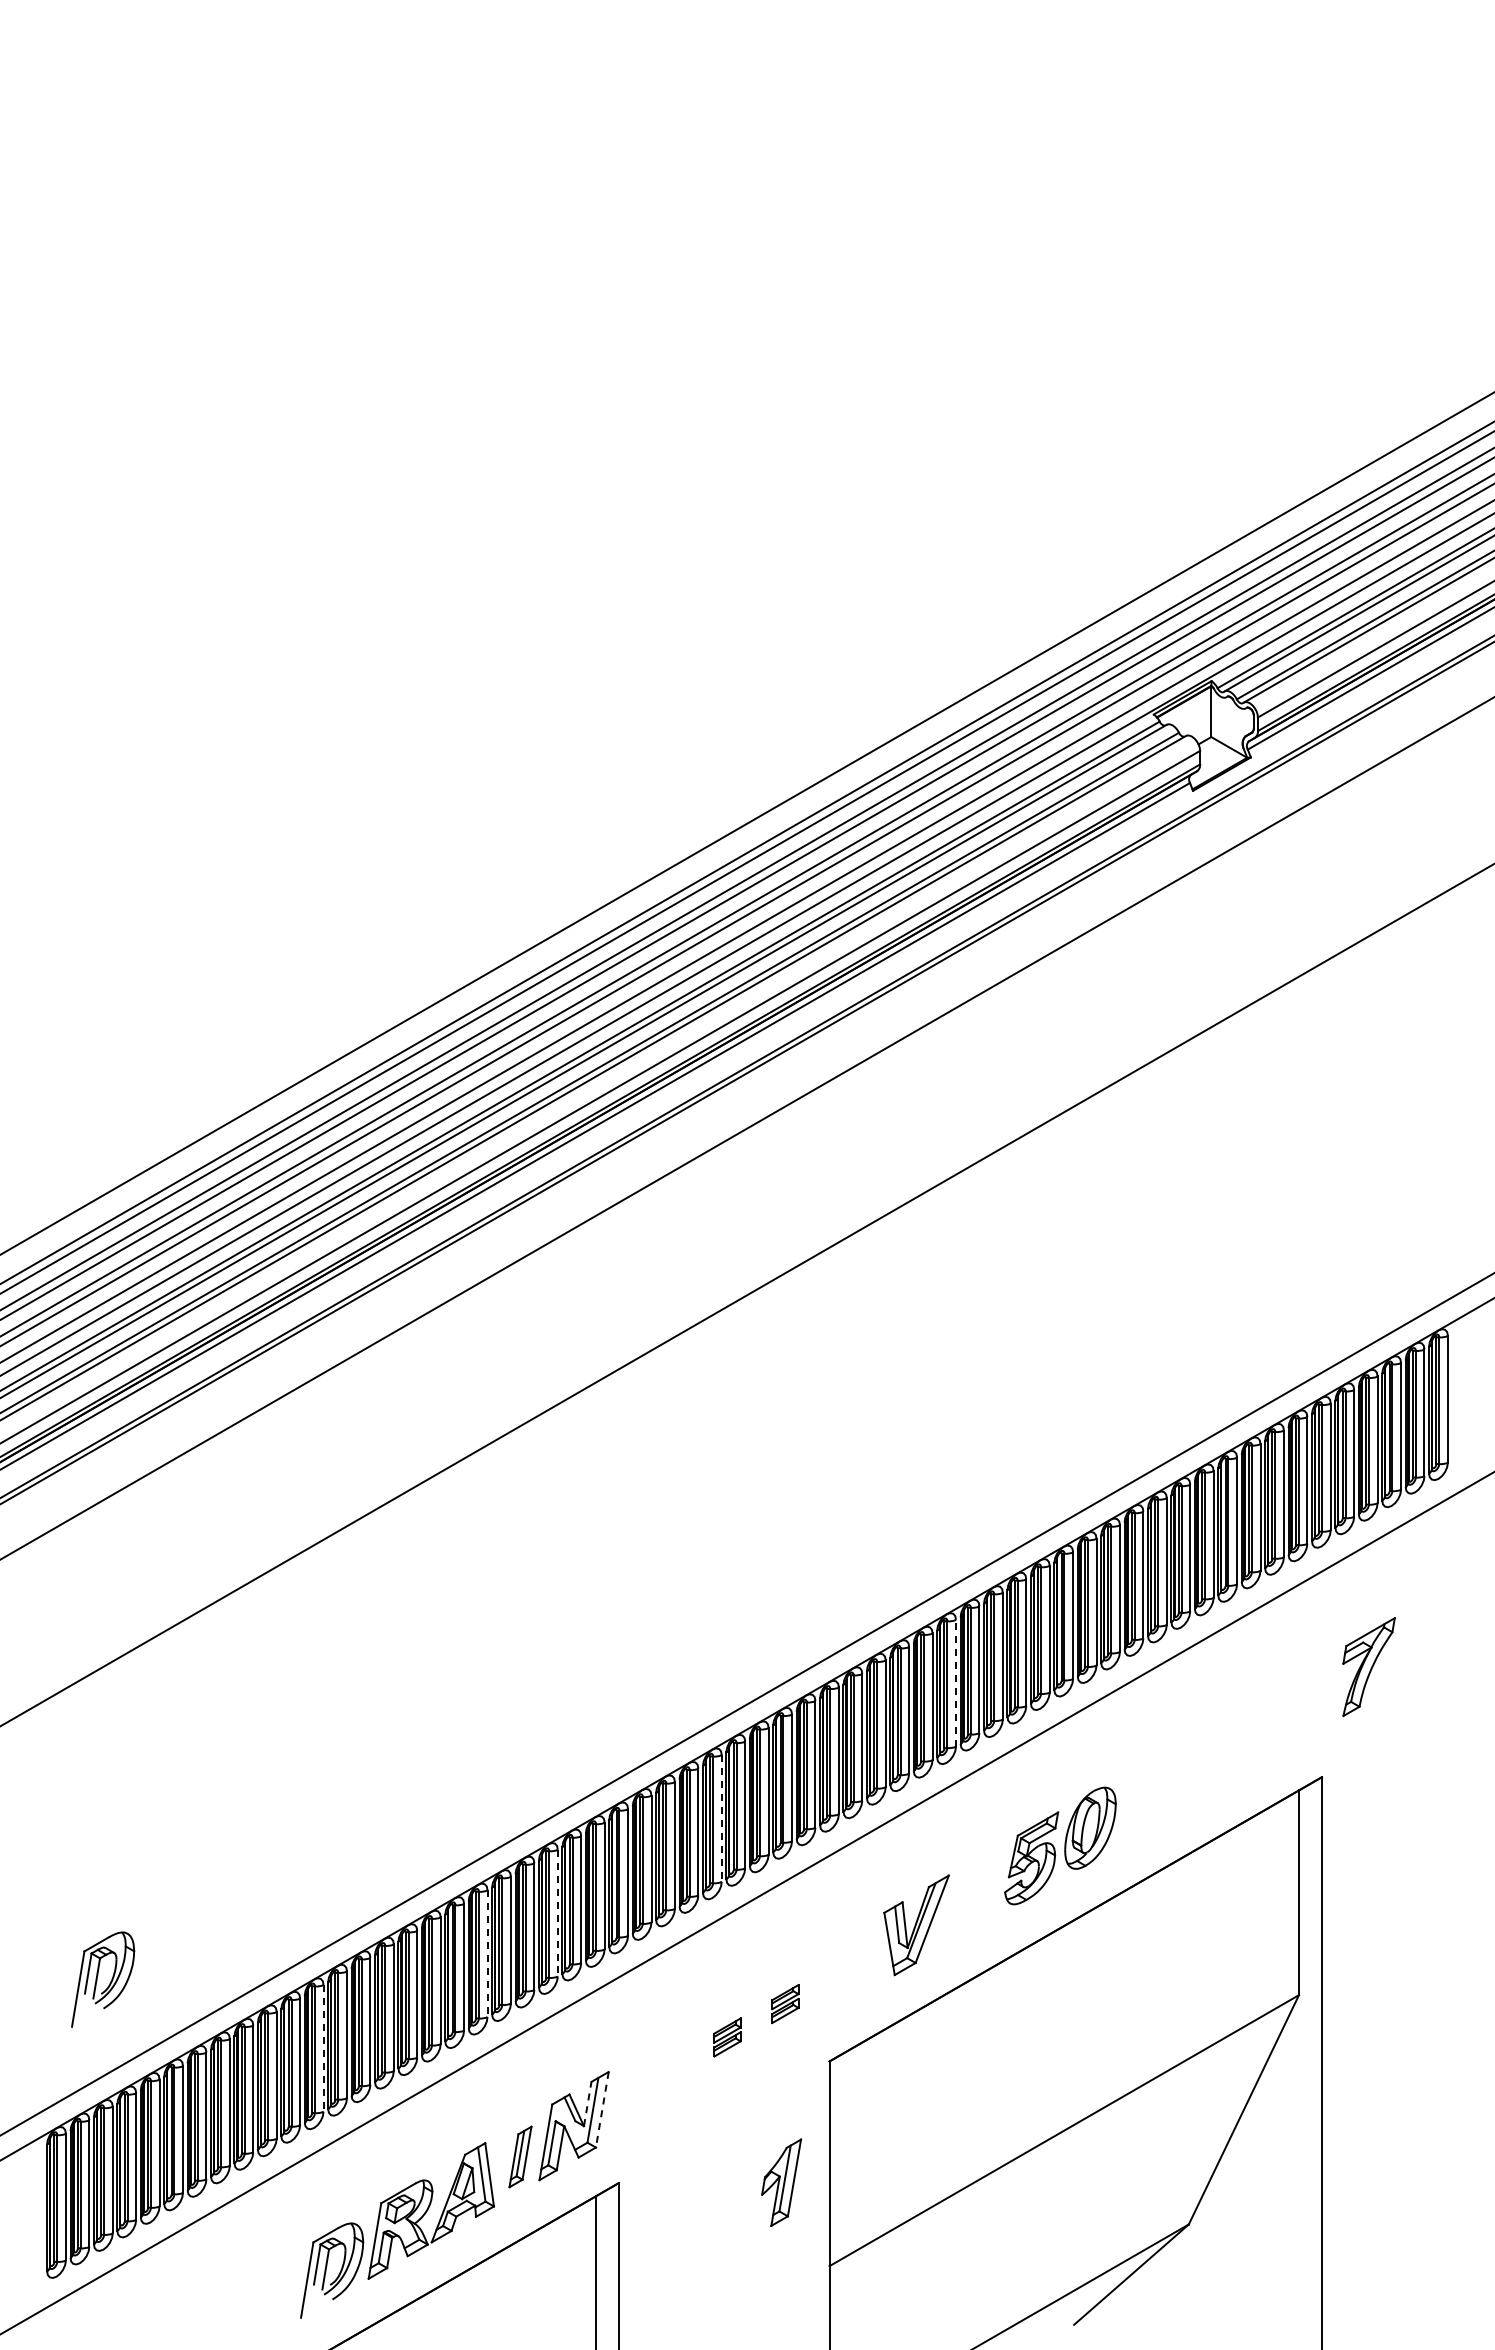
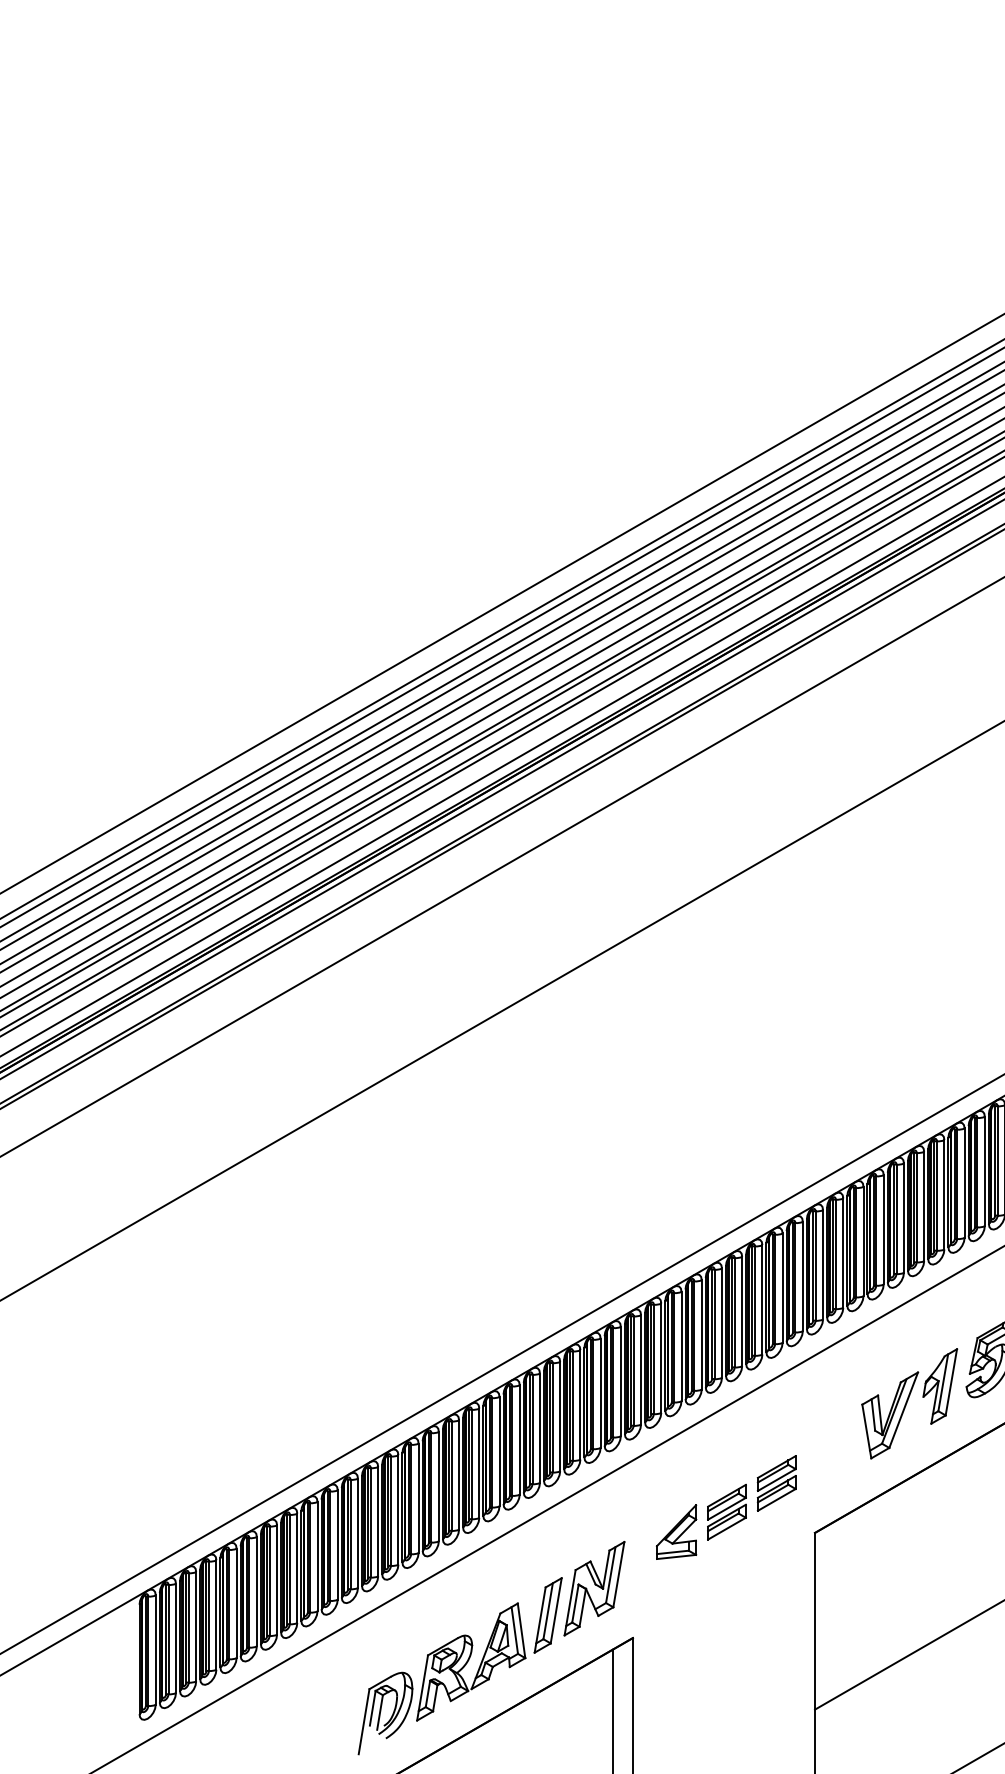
line: (956, 1682) -> (924, 1205), dashed -> solid
line: (721, 1818) -> (721, 1323), dashed -> solid
line: (557, 1913) -> (580, 1405), dashed -> solid
line: (487, 1954) -> (519, 1440), dashed -> solid
part: (103, 1979) -> (188, 1462), removed
part: (785, 2003) -> (776, 1482), size x1.67
part: (727, 2037) -> (726, 1512), size x1.67
line: (323, 2048) -> (378, 1521), dashed -> solid
part: (668, 2060) -> (675, 1532), added
line: (587, 2103) -> (606, 1569), dashed -> solid
line: (602, 2110) -> (619, 1575), dashed -> solid
part: (520, 2156) -> (548, 1614), size x1.43
part: (781, 2182) -> (940, 1386), moved

